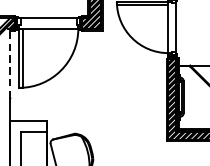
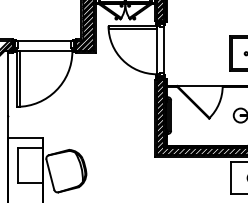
line: (9, 64) -> (7, 84), dashed -> solid

